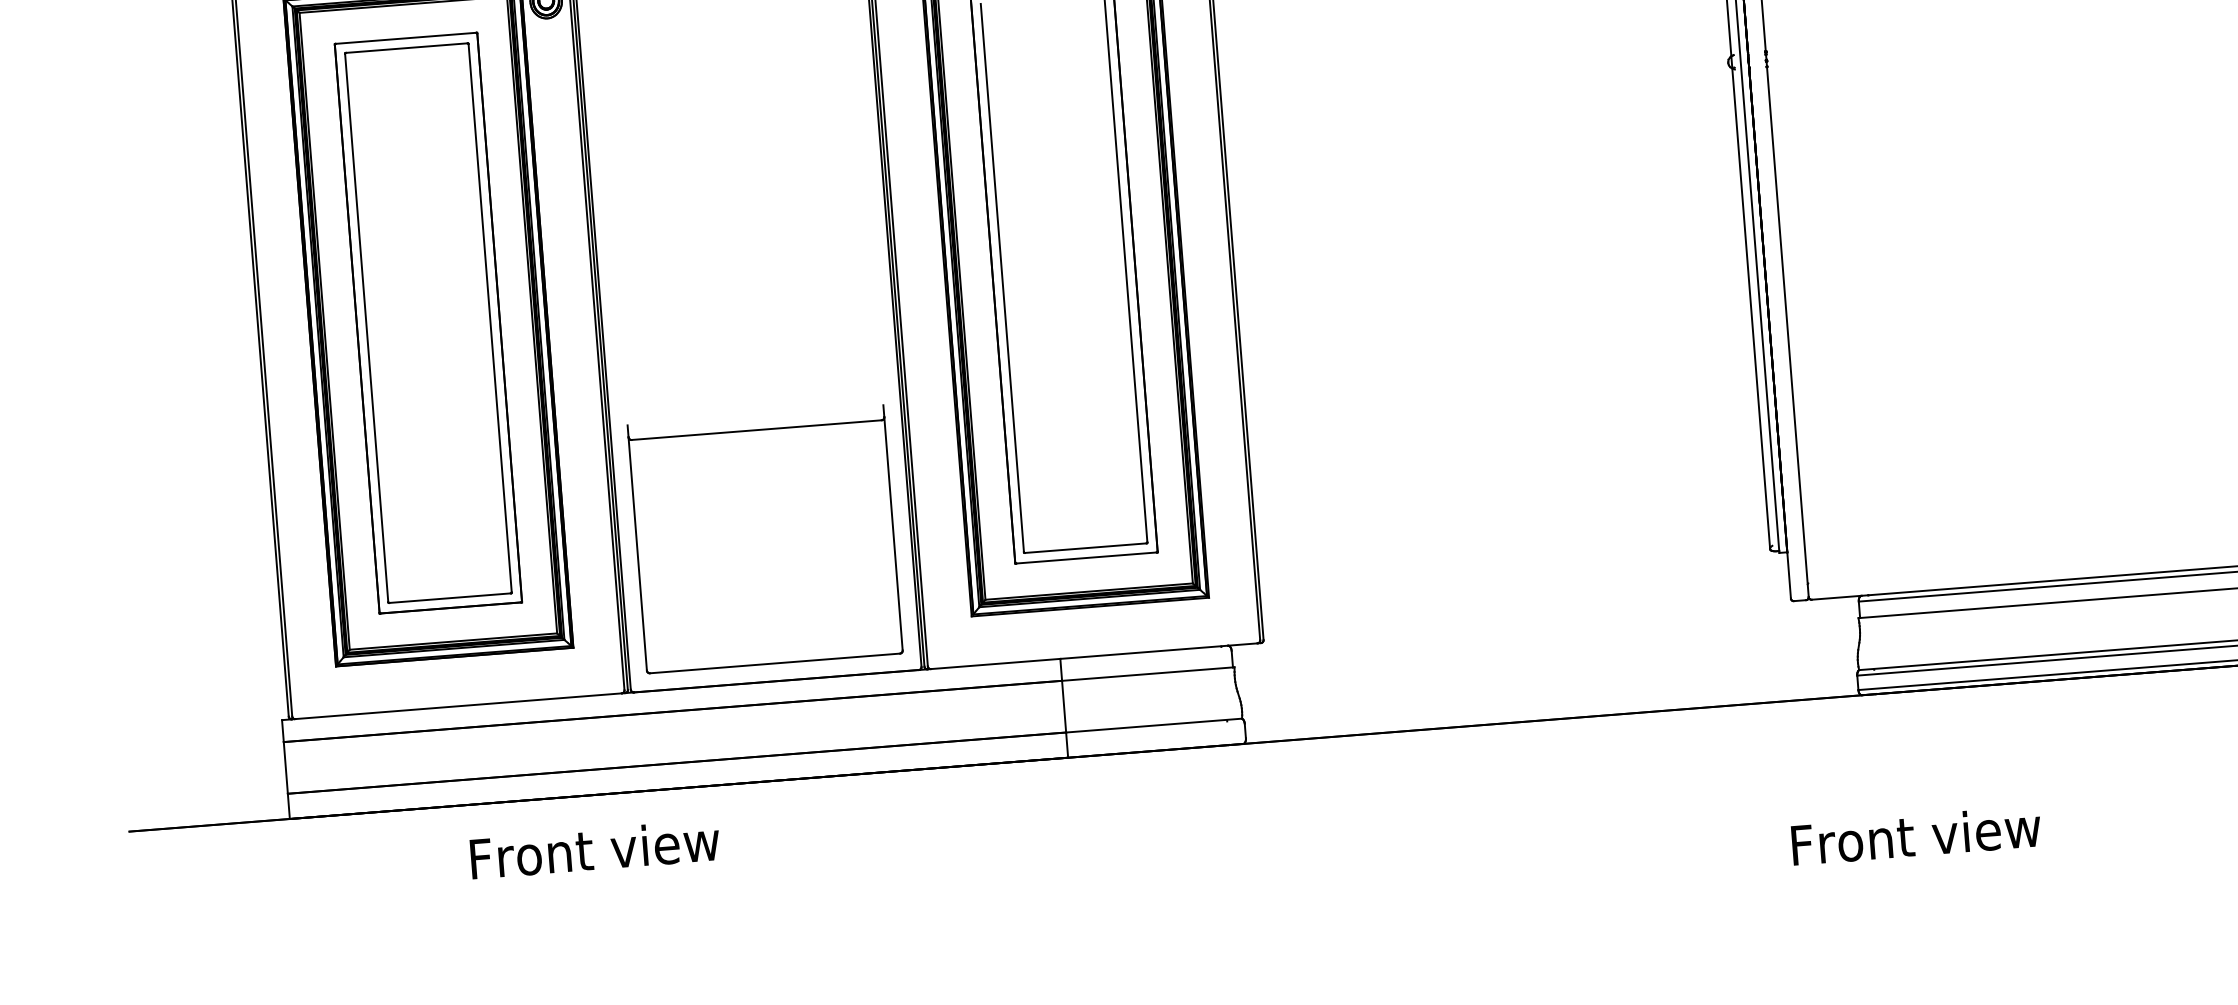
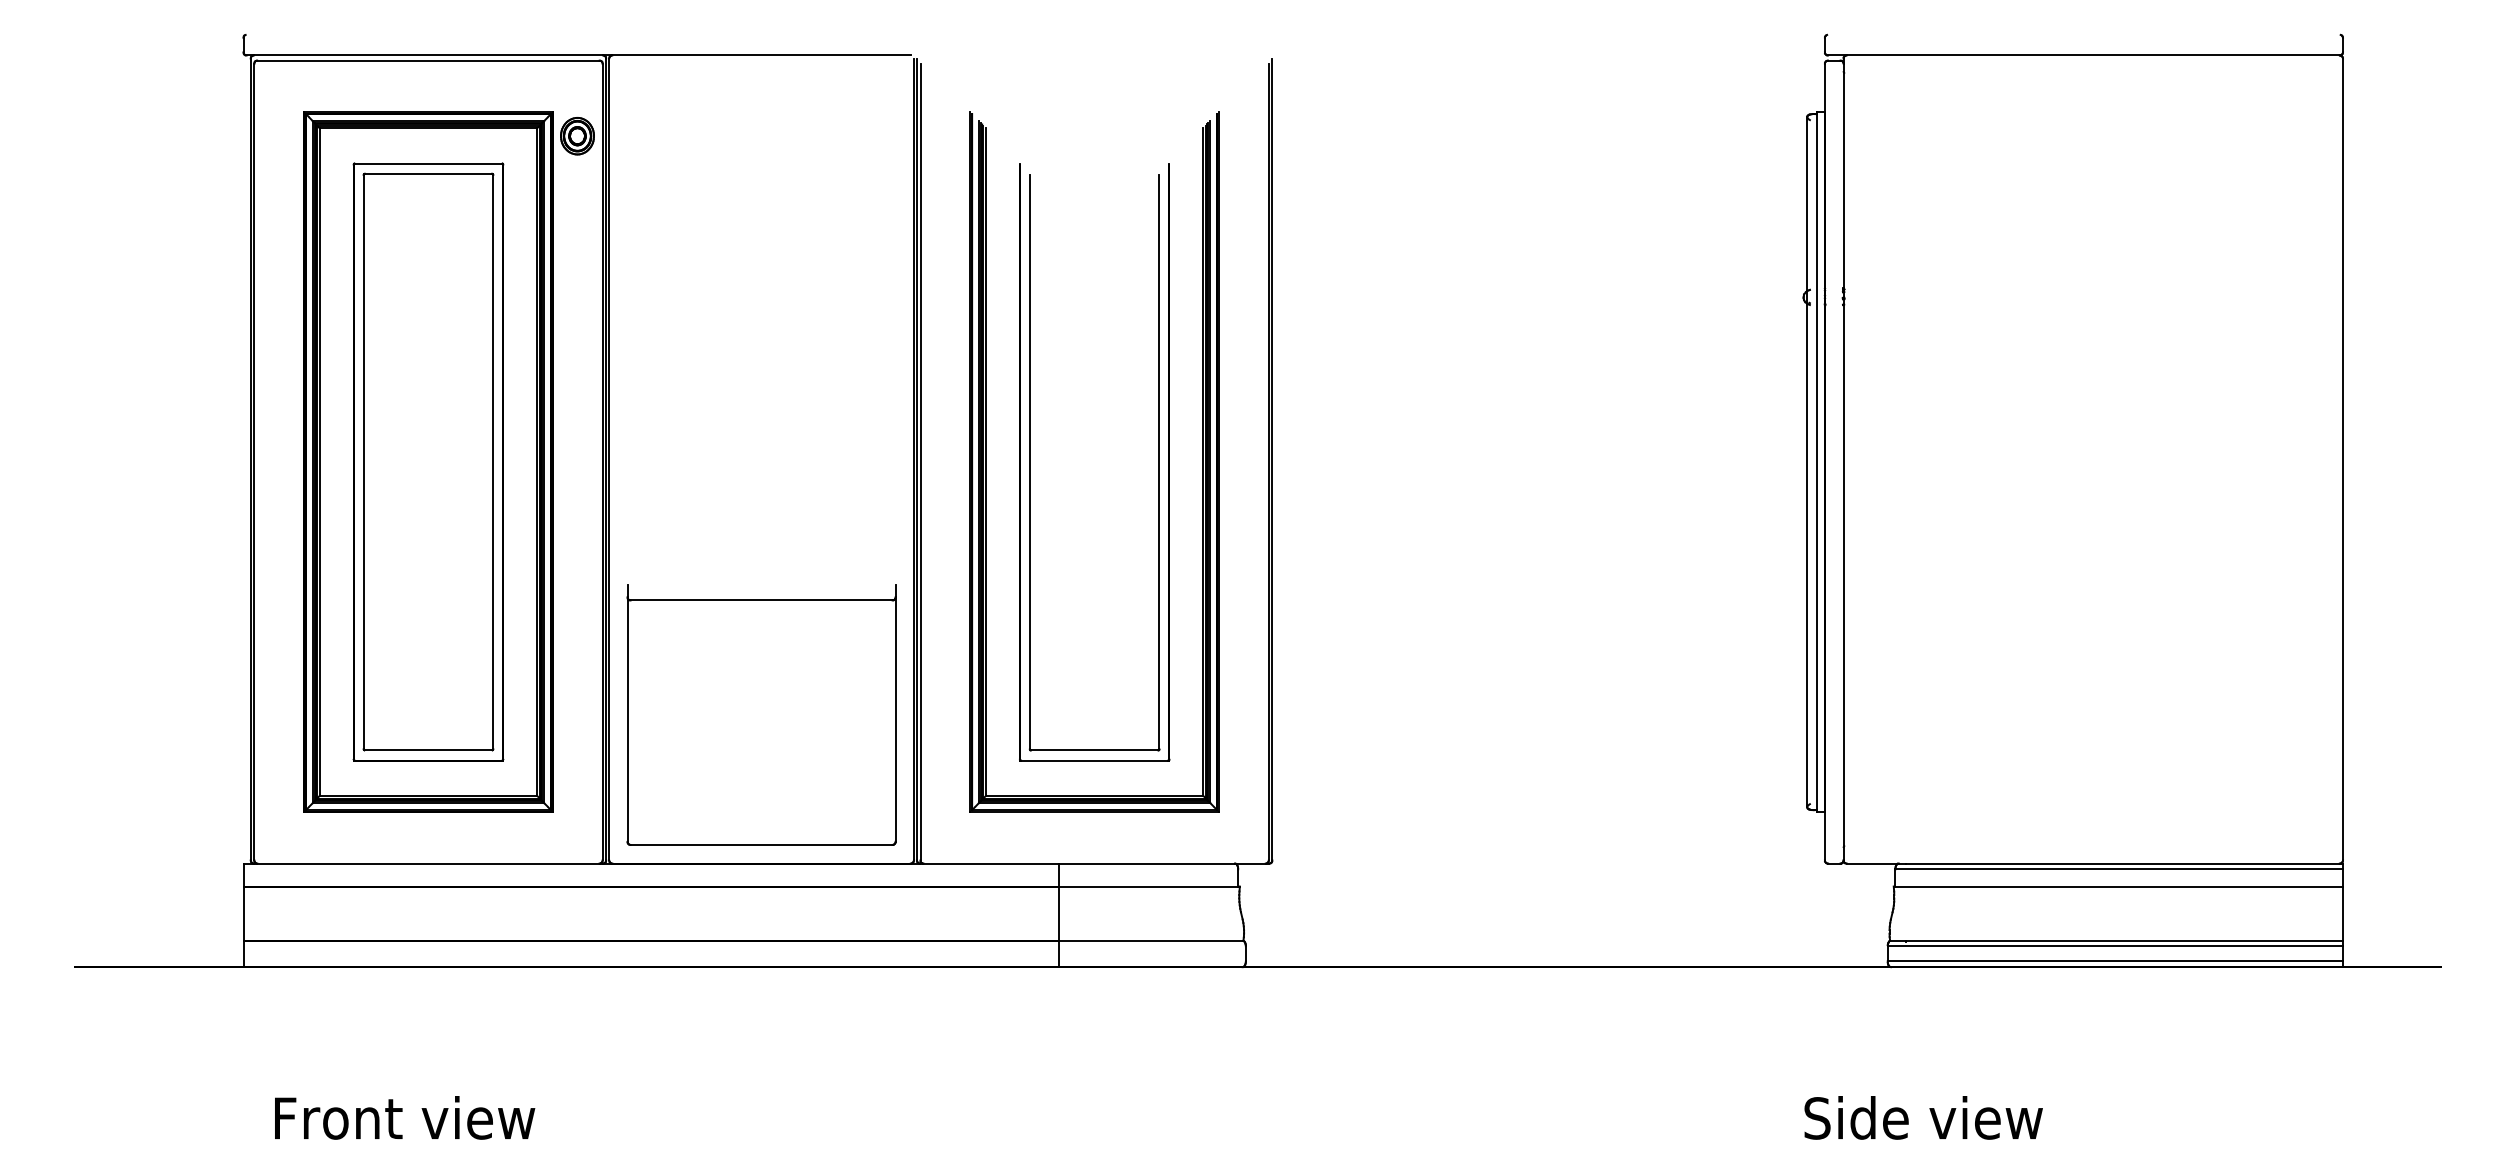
text: (1915, 835) -> (1935, 1117), Front view -> Side view
text: (595, 849) -> (405, 1117), moved

